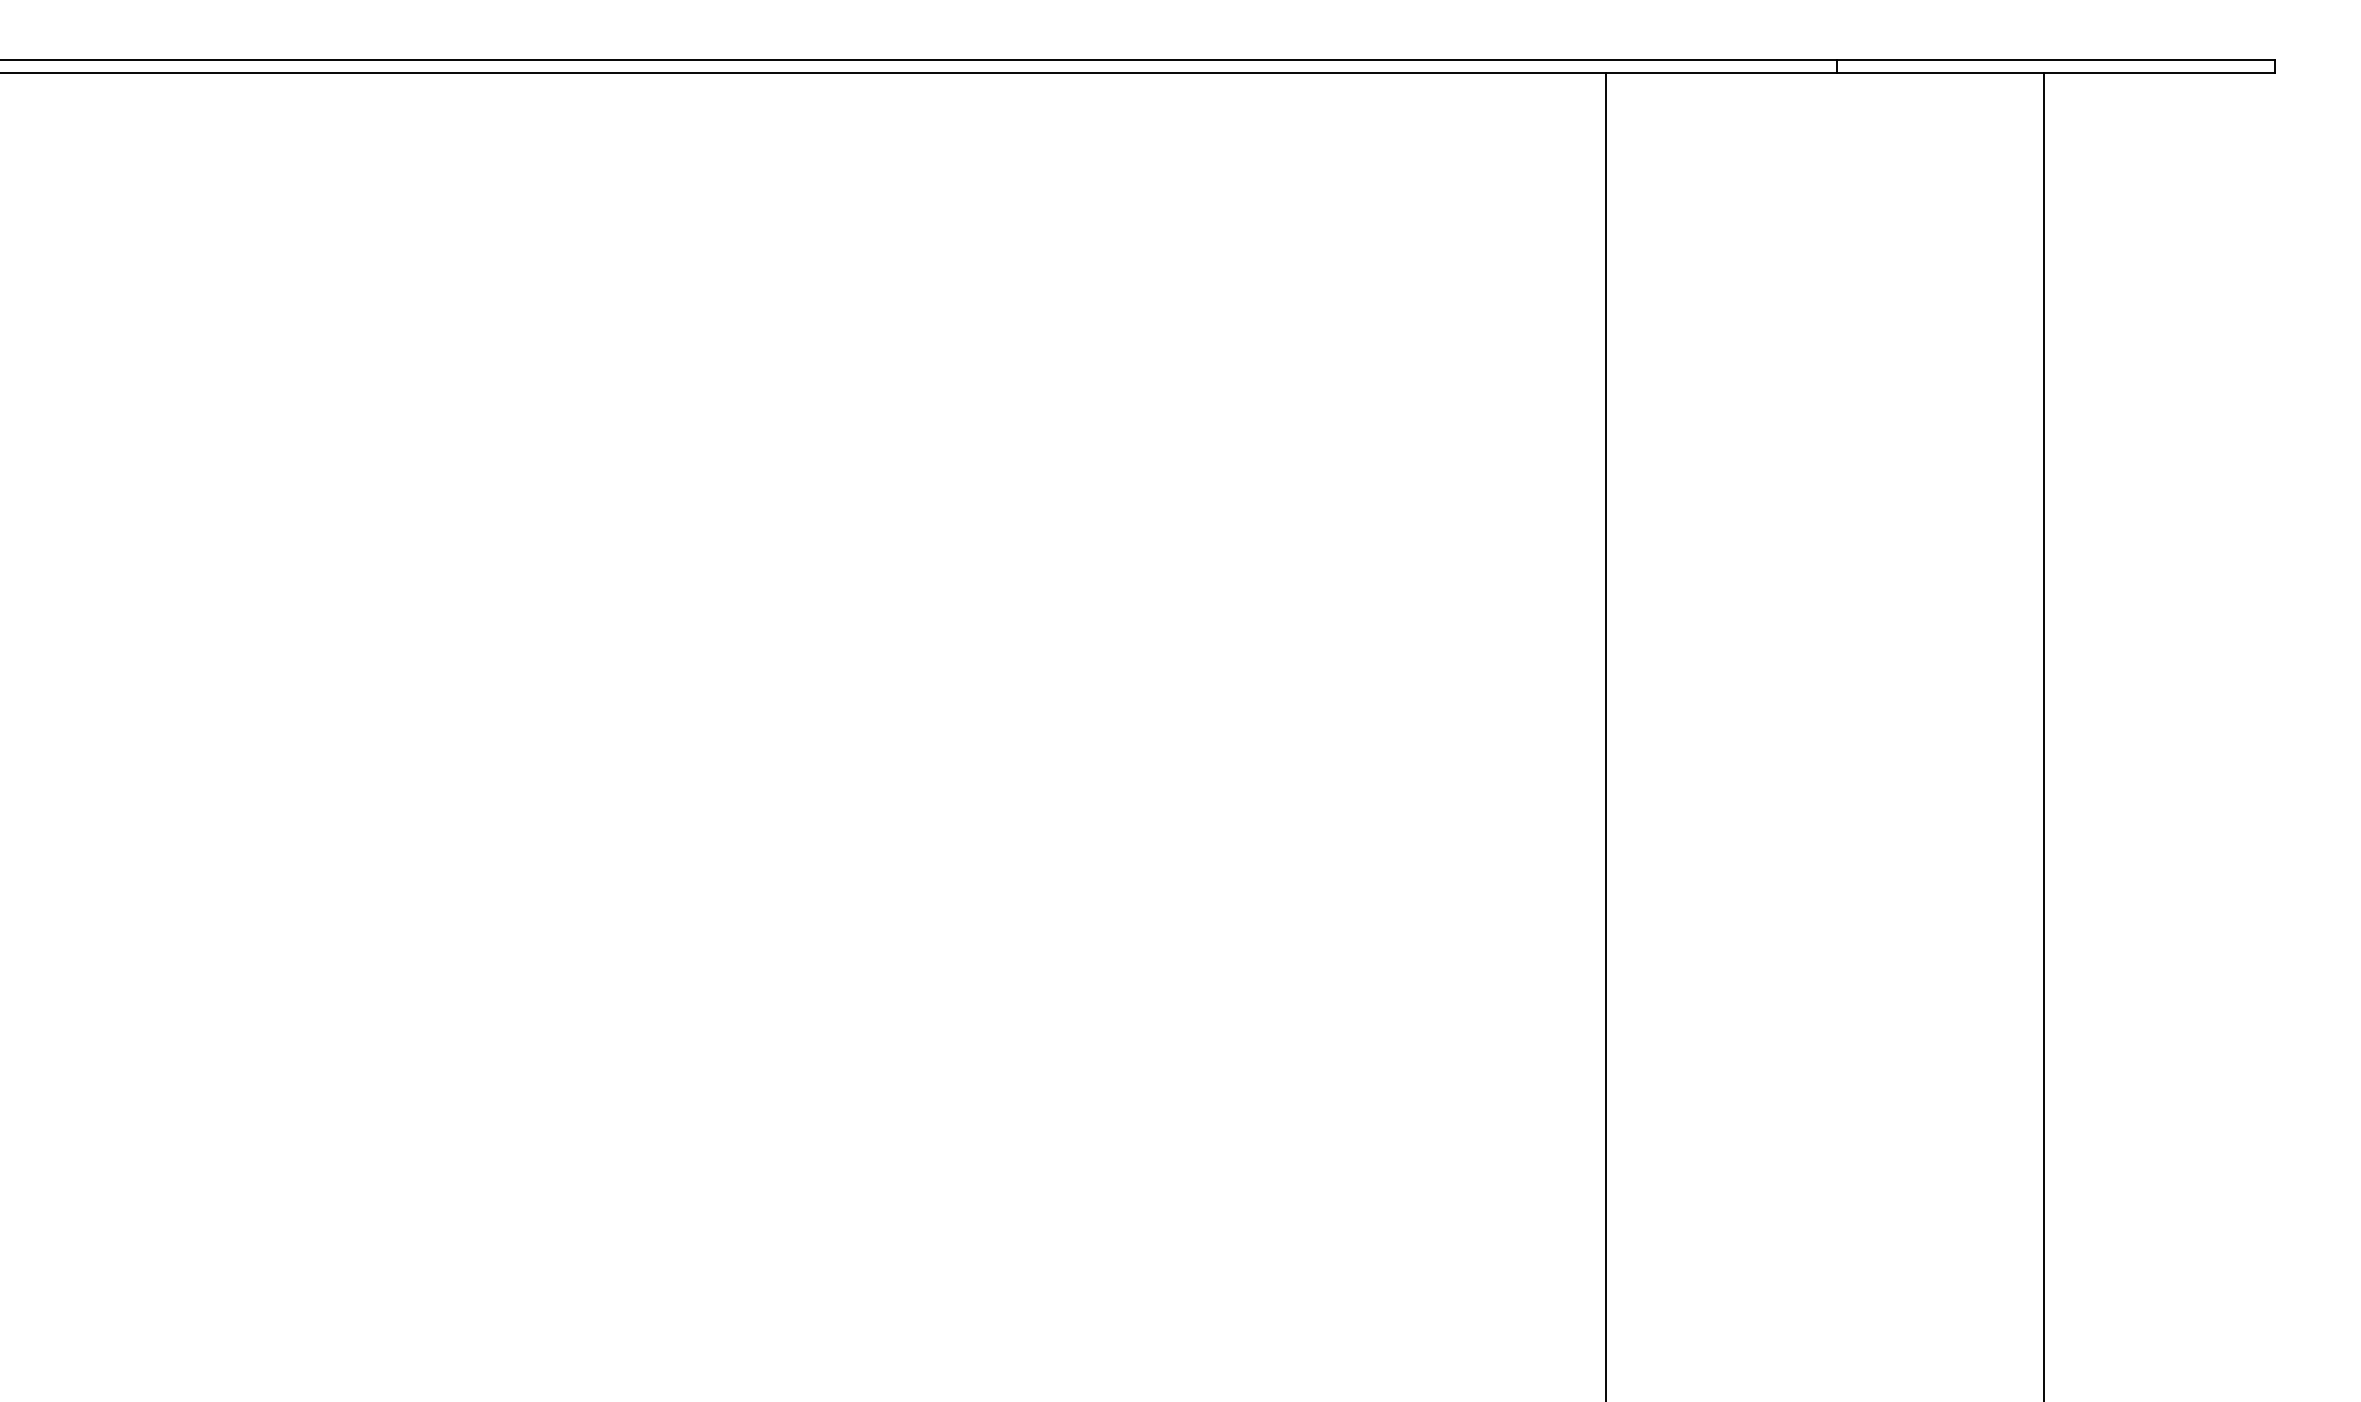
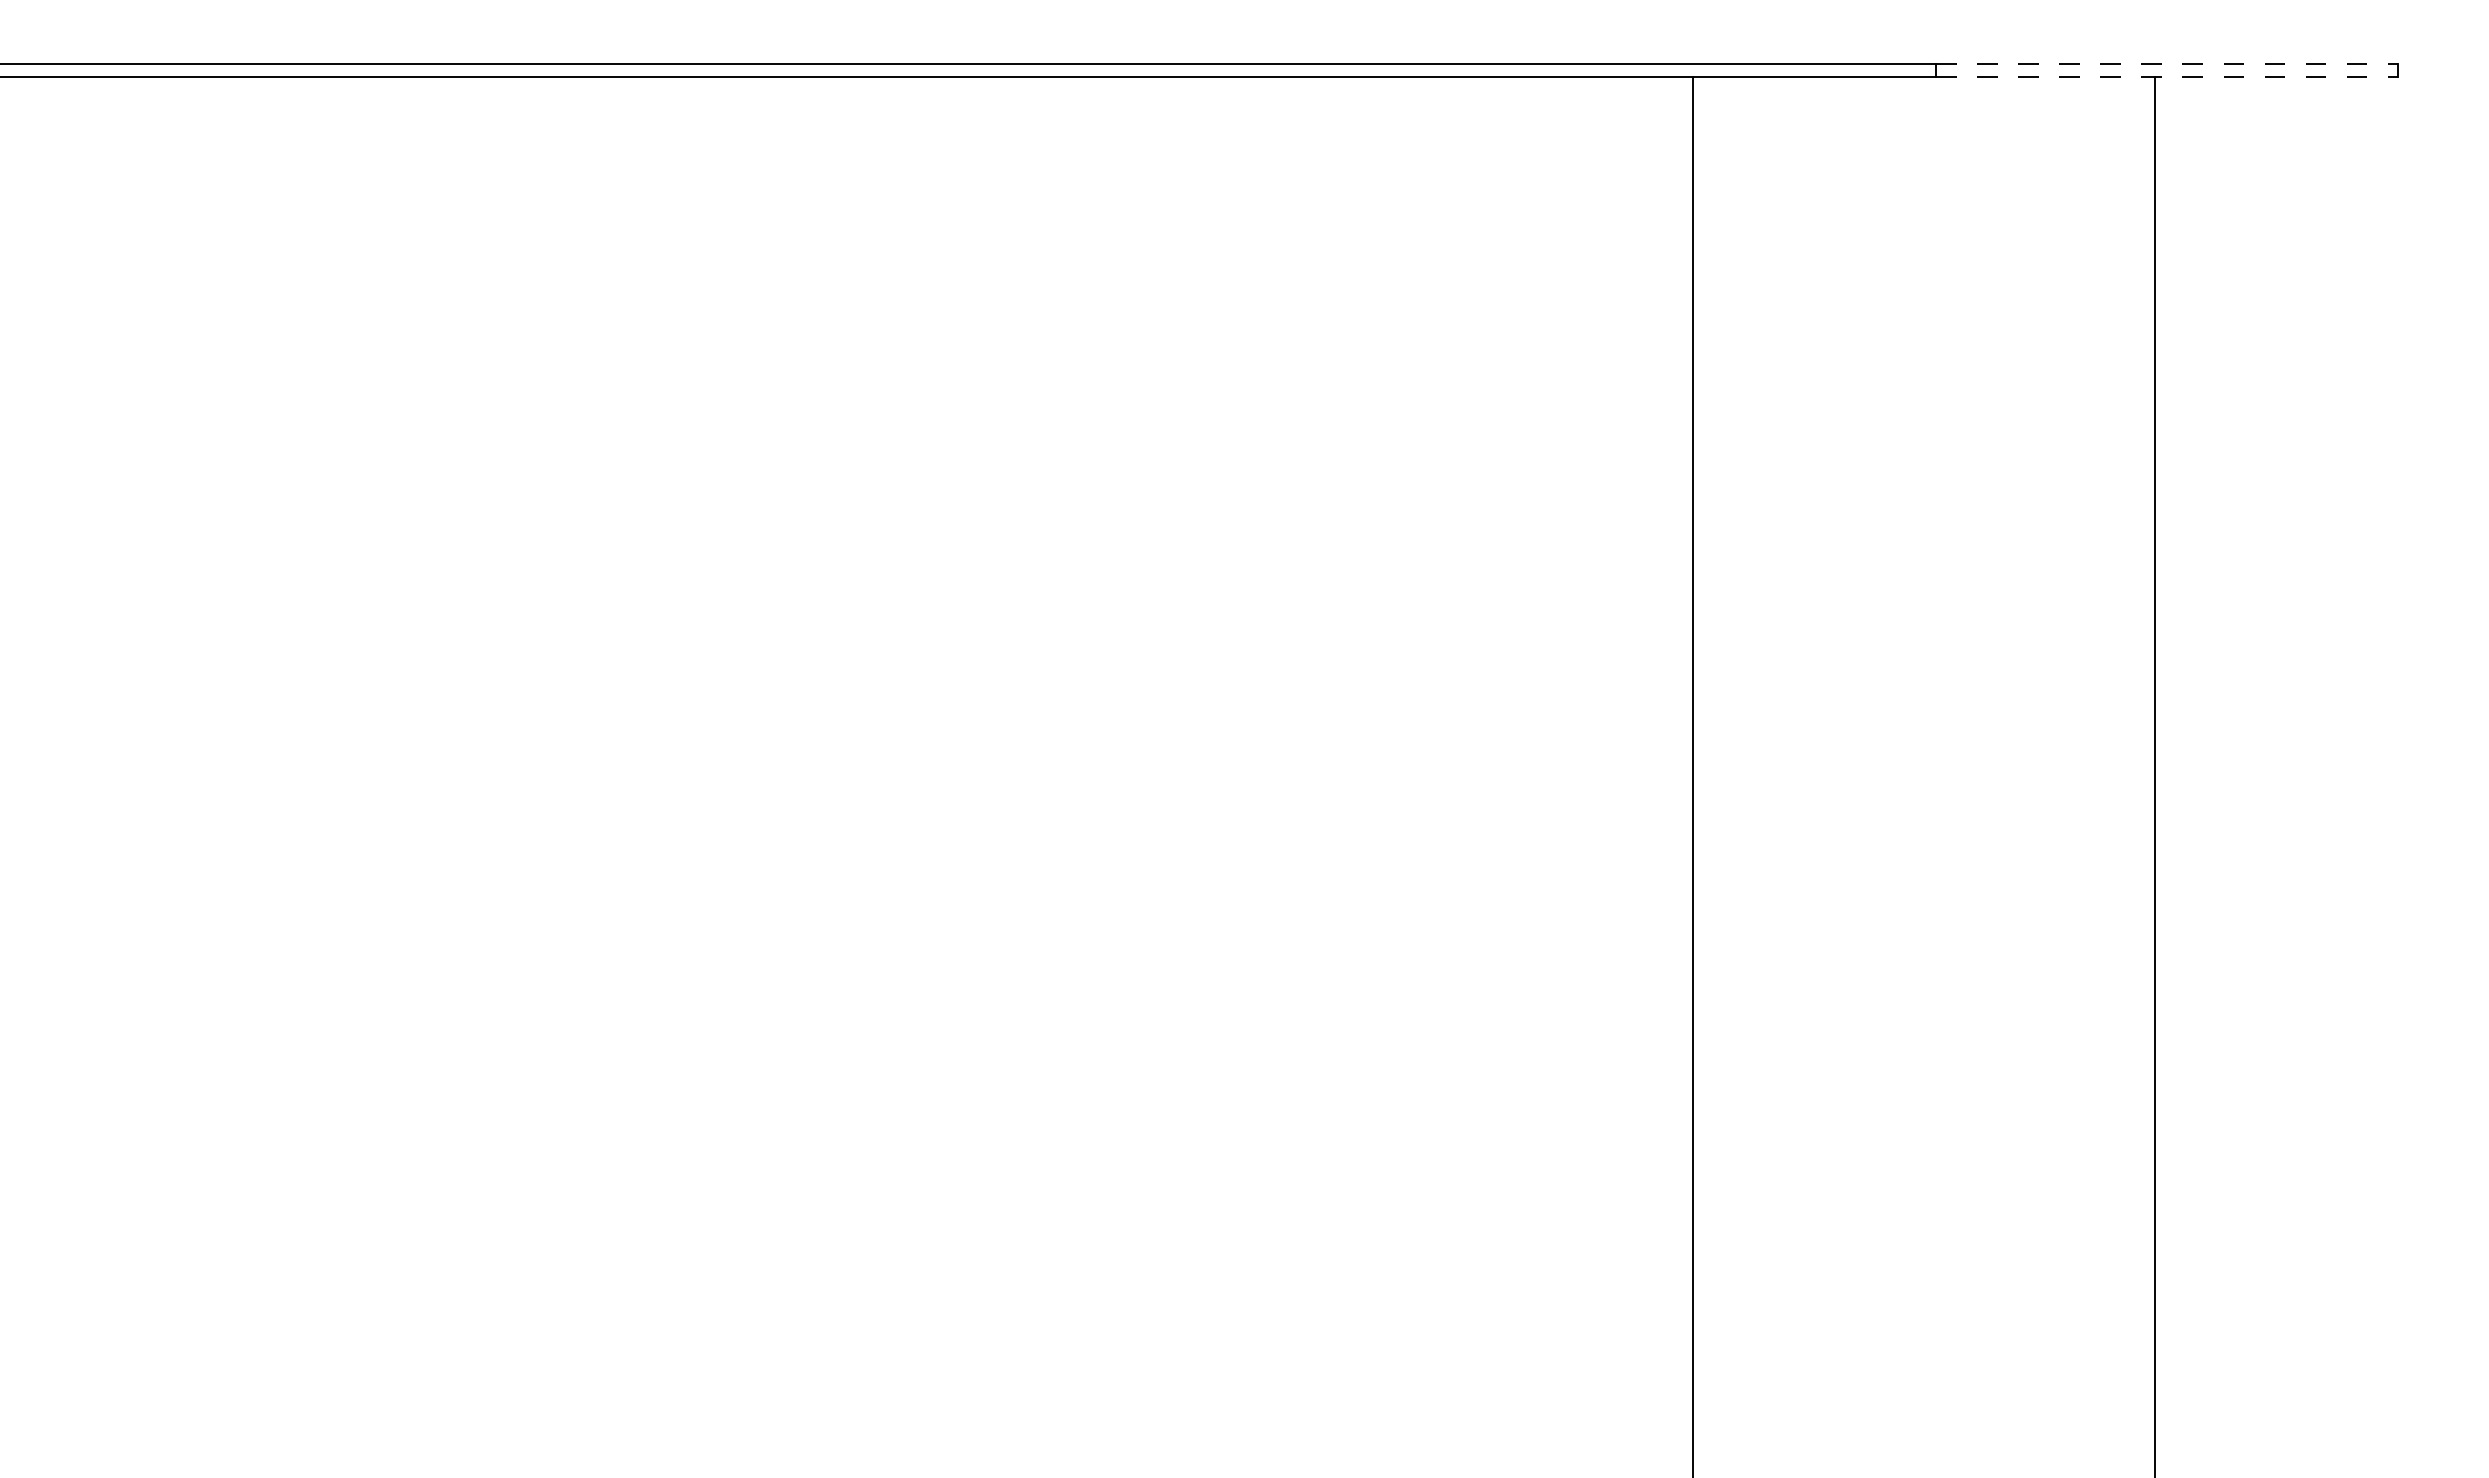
line: (2056, 60) -> (2167, 63), solid -> dashed
line: (2056, 72) -> (2167, 76), solid -> dashed

